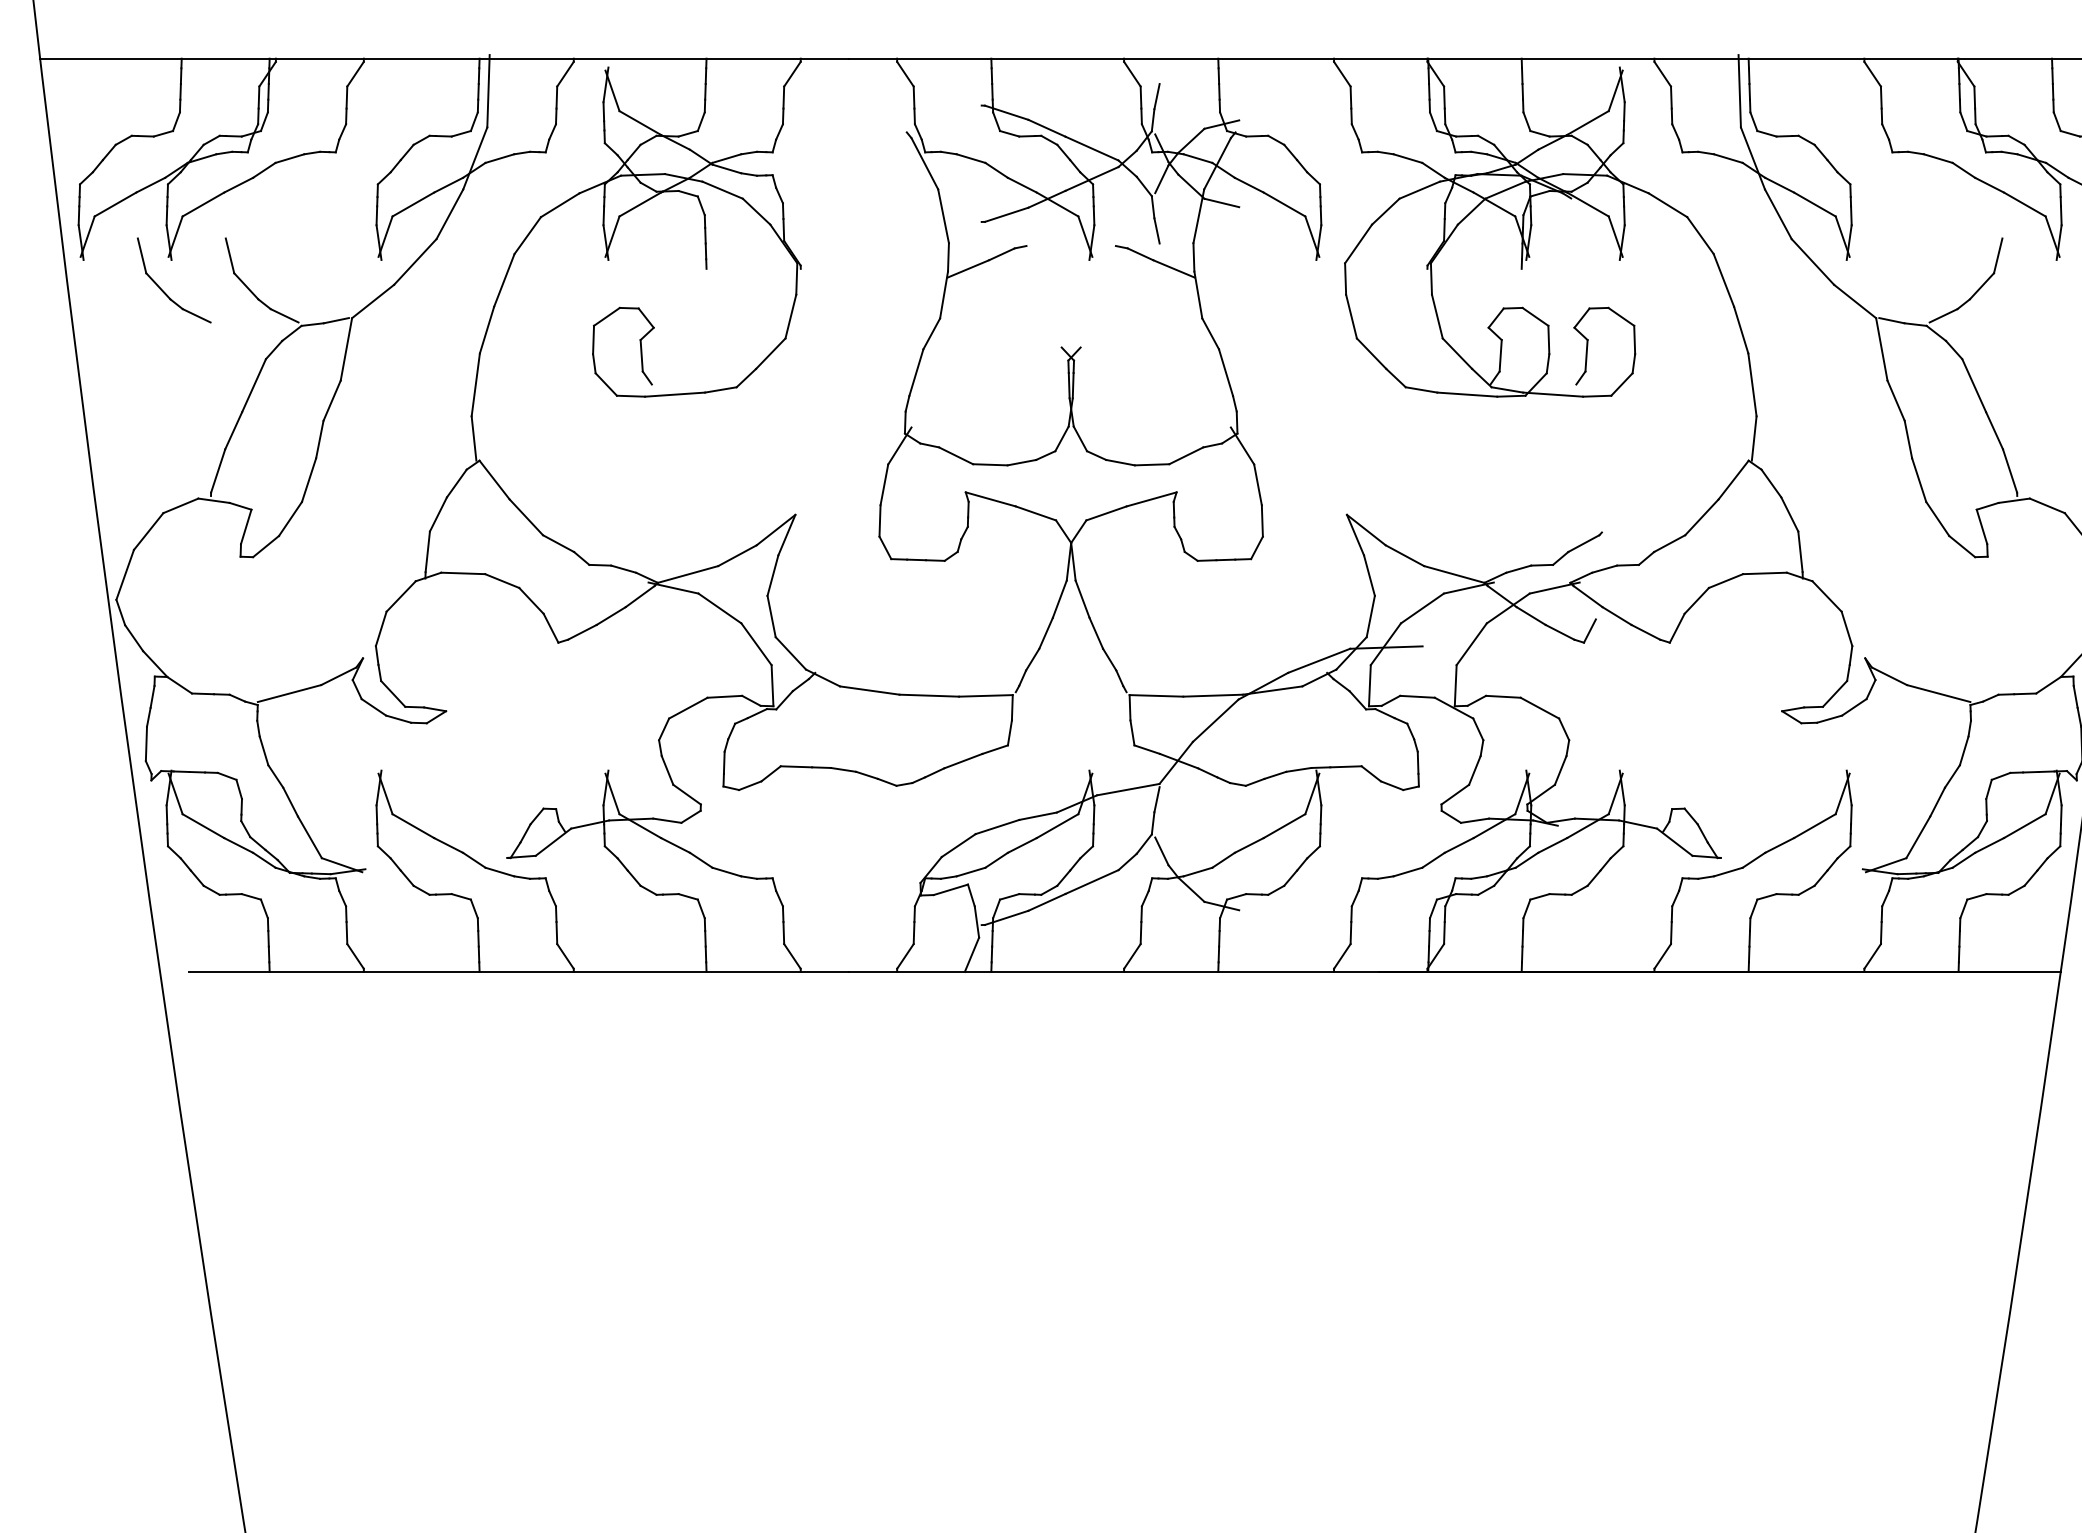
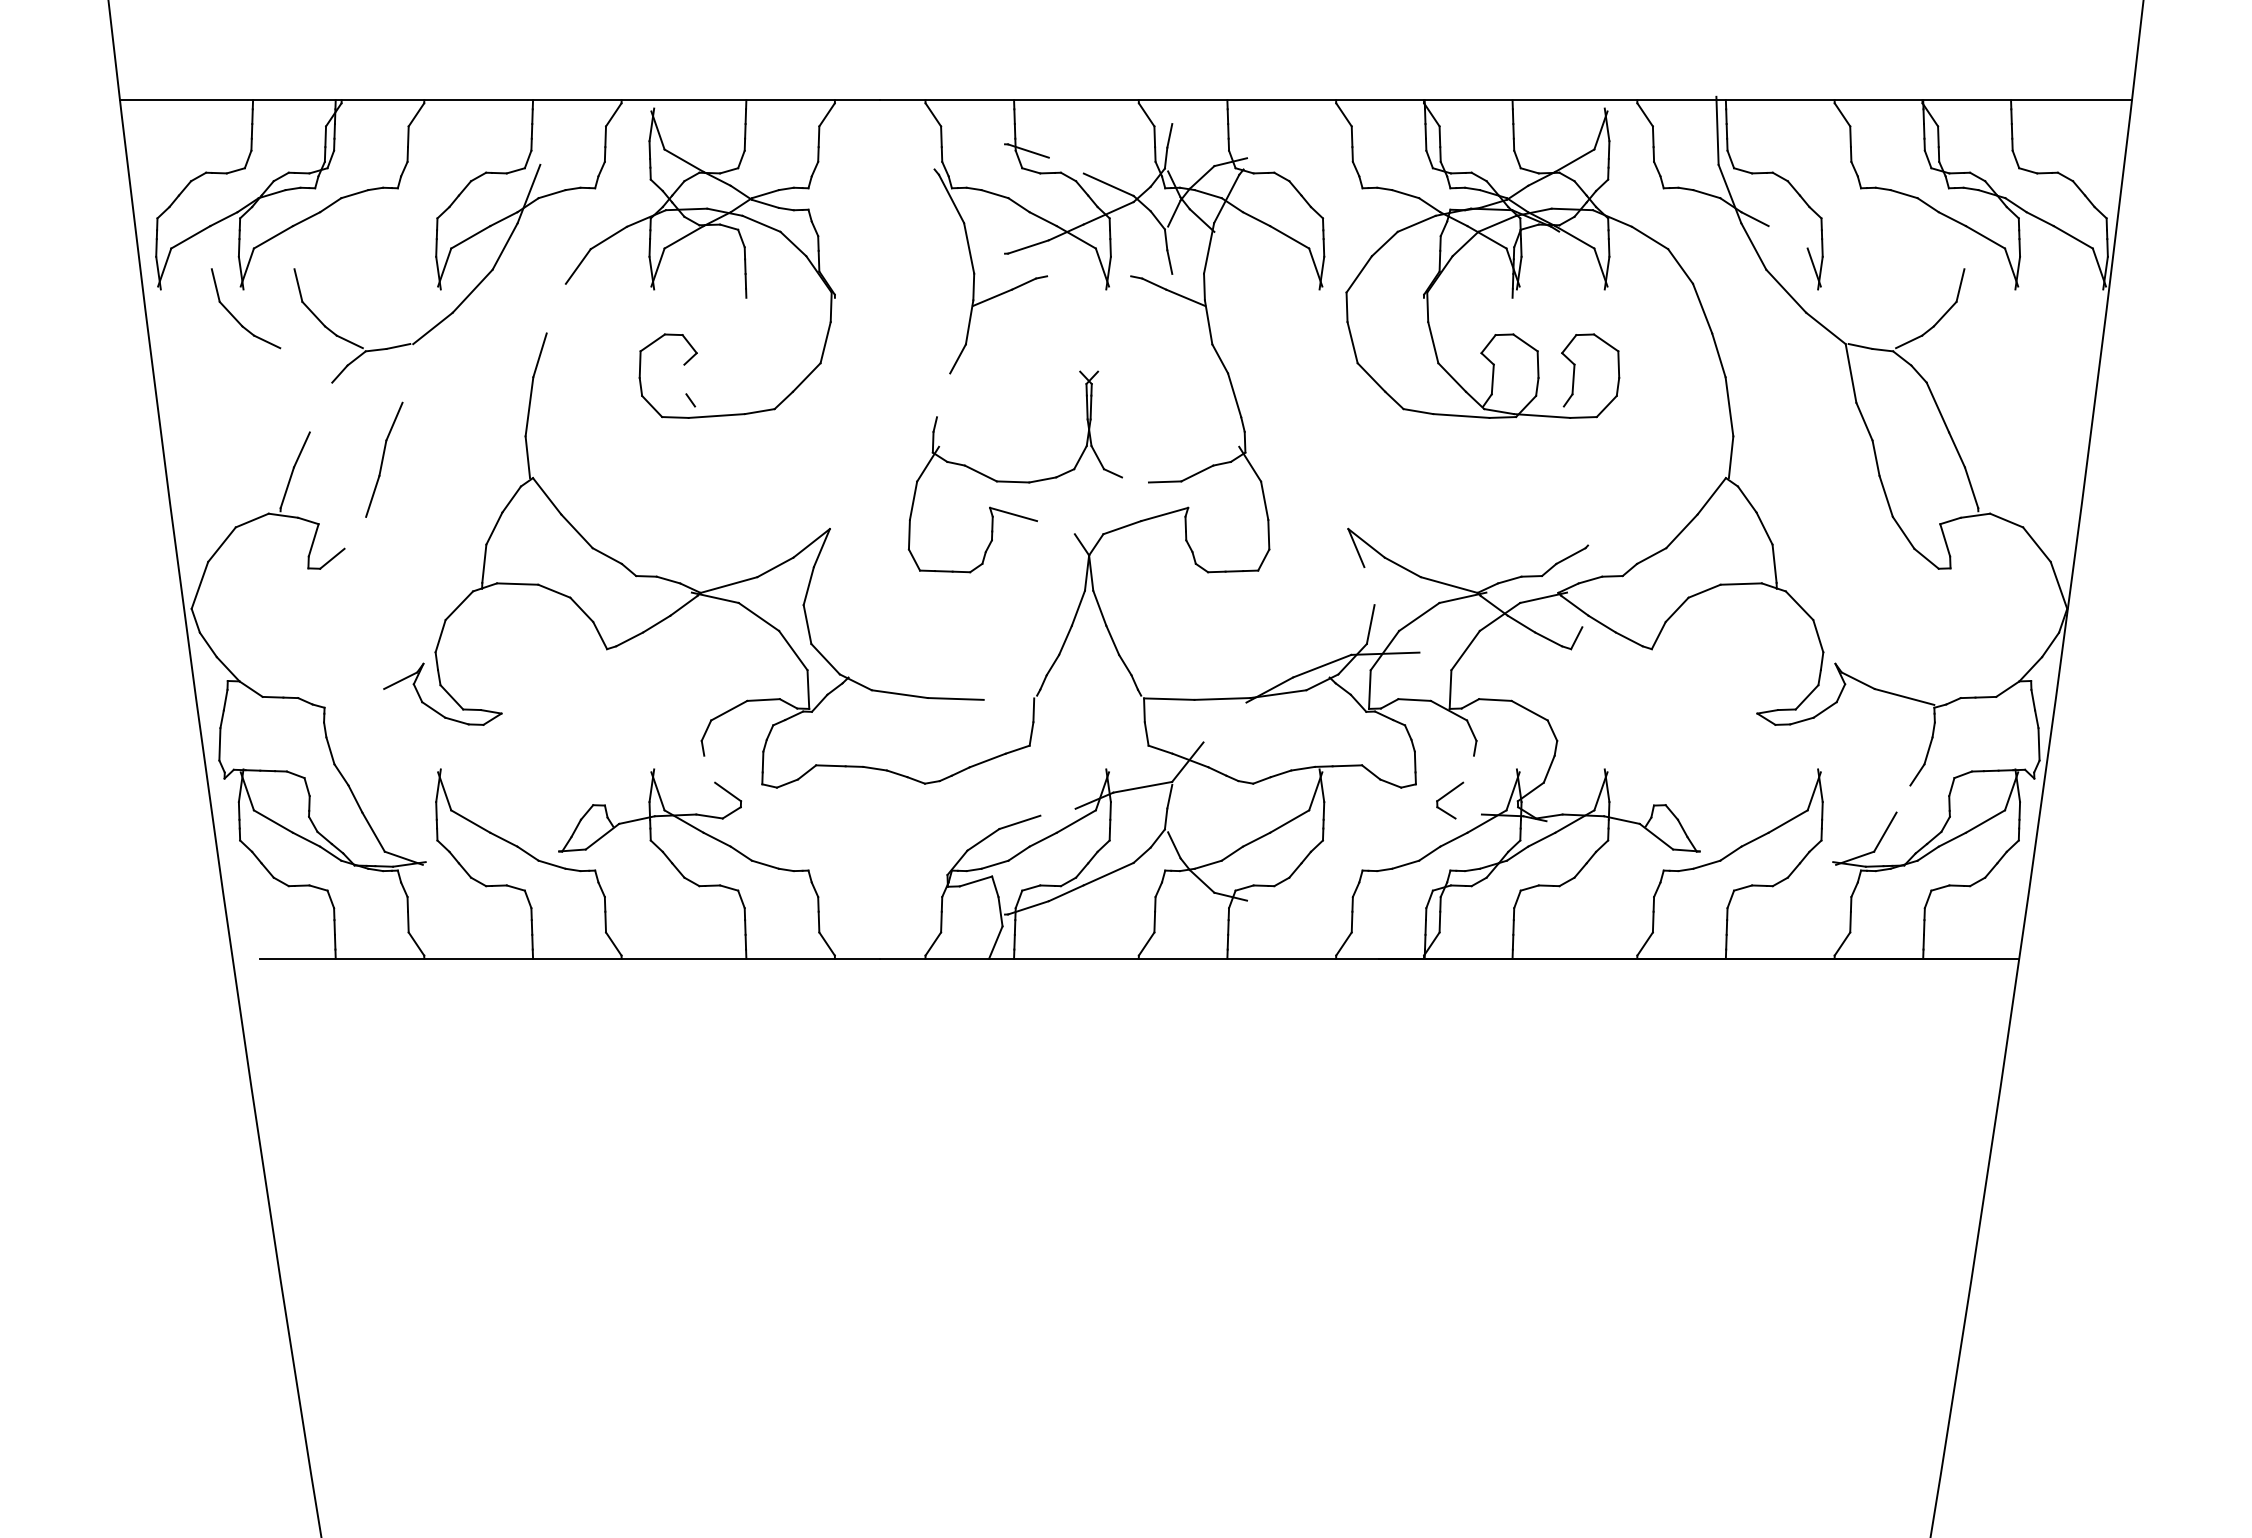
line: (488, 90) -> (541, 130), removed
line: (1046, 128) -> (1065, 165), removed
line: (1221, 202) -> (1230, 235), removed
line: (1814, 204) -> (1787, 237), removed
line: (503, 280) -> (555, 308), removed
line: (346, 349) -> (407, 373), removed
line: (641, 355) -> (685, 379), removed
line: (916, 372) -> (943, 395), removed
line: (253, 385) -> (320, 407), removed
line: (1120, 462) -> (1135, 479), removed
line: (1035, 513) -> (1055, 527), removed
line: (290, 518) -> (355, 532), removed
line: (1369, 576) -> (1369, 586), removed
line: (289, 693) -> (354, 696), removed
line: (985, 695) -> (1008, 698), removed
line: (1215, 720) -> (1224, 722), removed
line: (667, 769) -> (709, 768), removed
line: (1474, 769) -> (1468, 768), removed
line: (1937, 801) -> (1903, 798), removed
line: (1037, 815) -> (1057, 811), removed
line: (1474, 820) -> (1468, 816), removed

